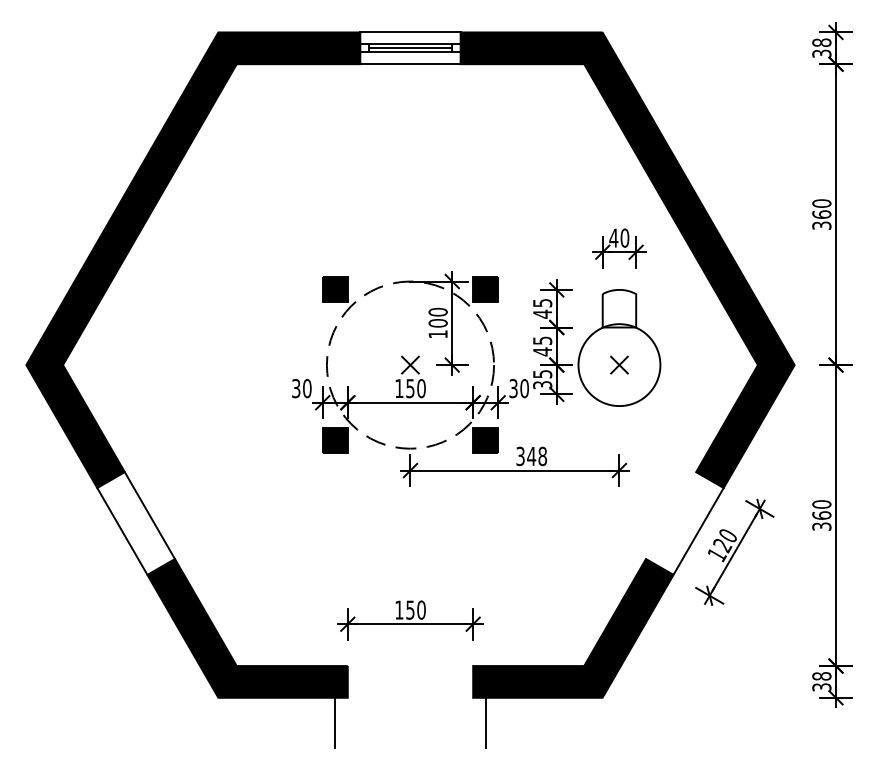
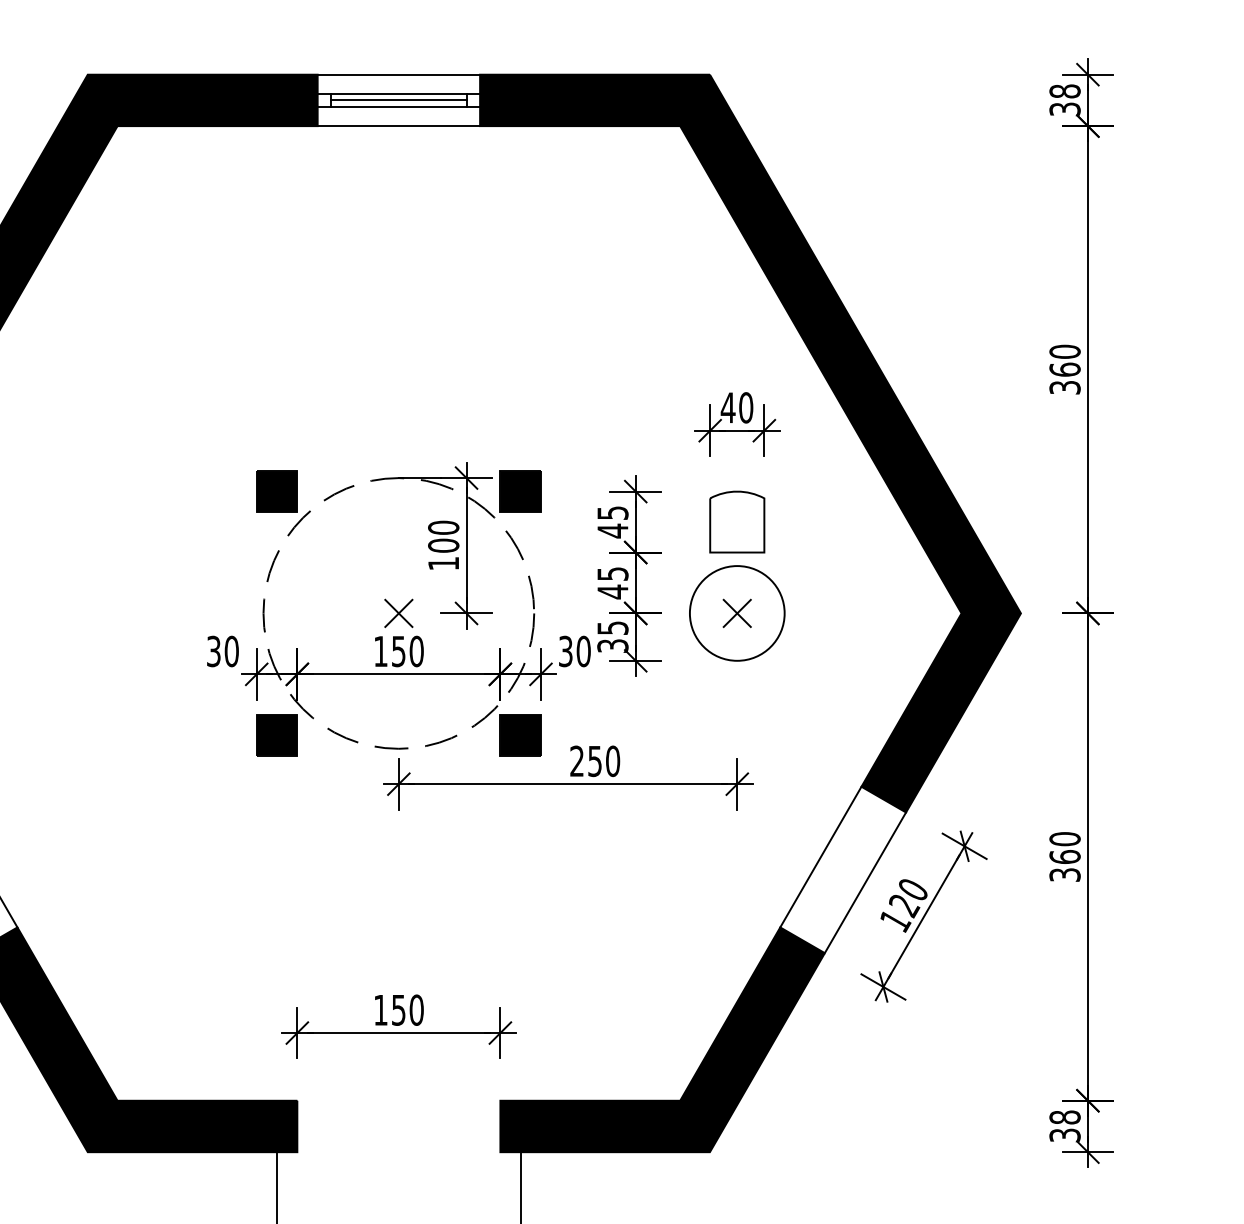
circle: (619, 364) -> (737, 612), size x0.71
text: (531, 456) -> (594, 761), 348 -> 250
line: (671, 515) -> (821, 856), added

